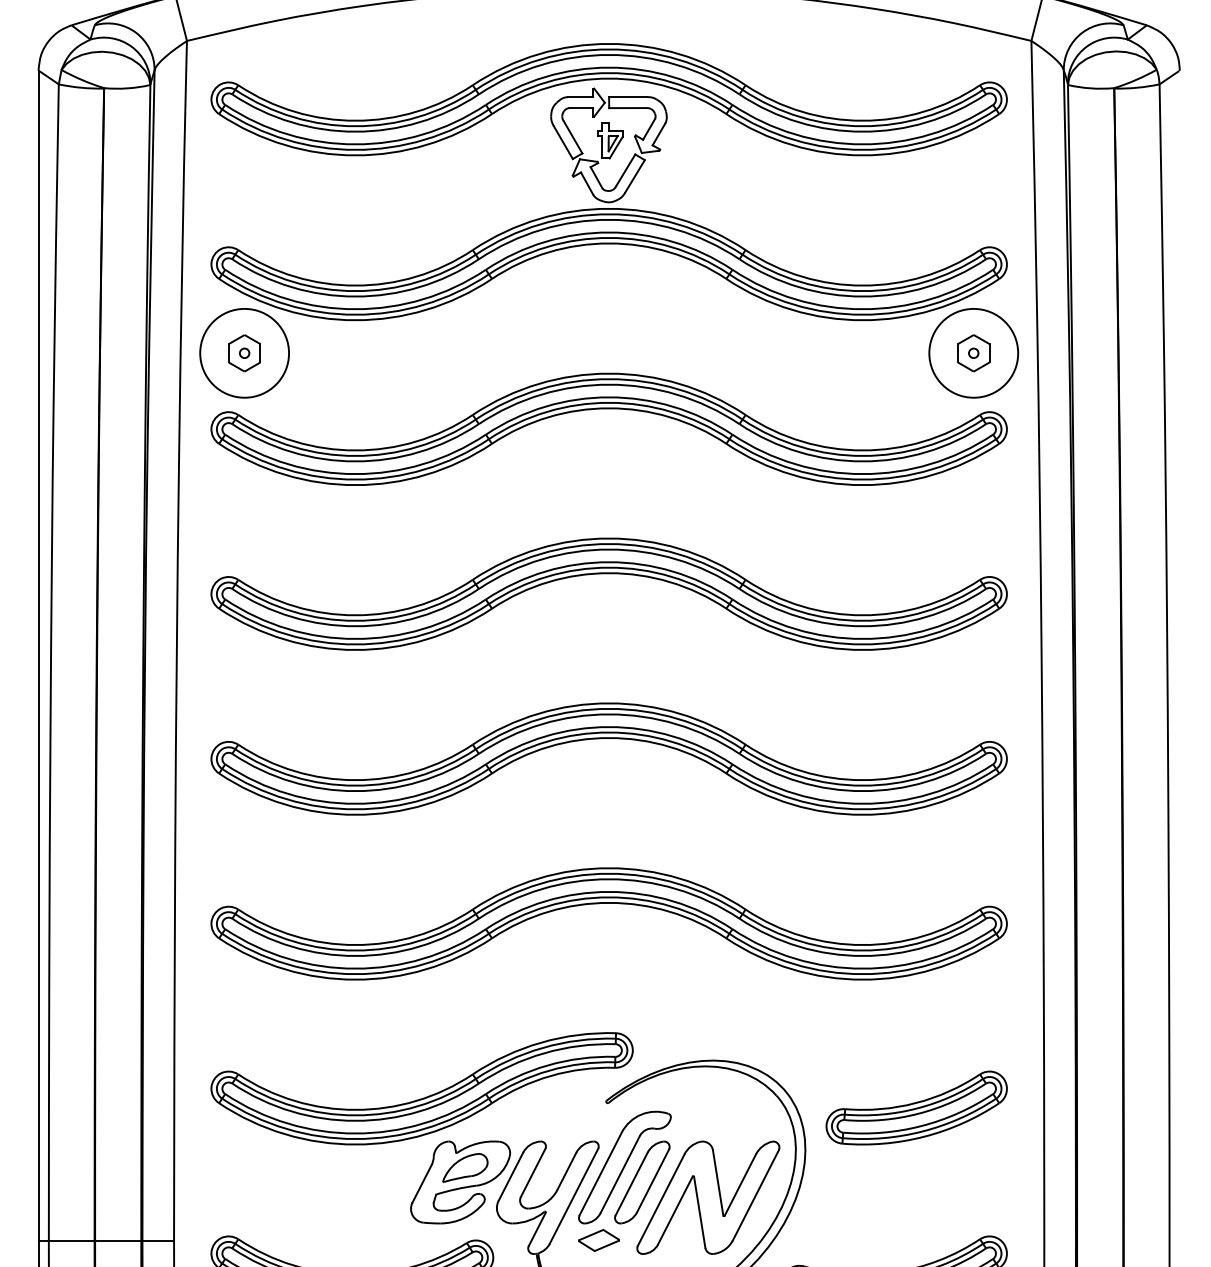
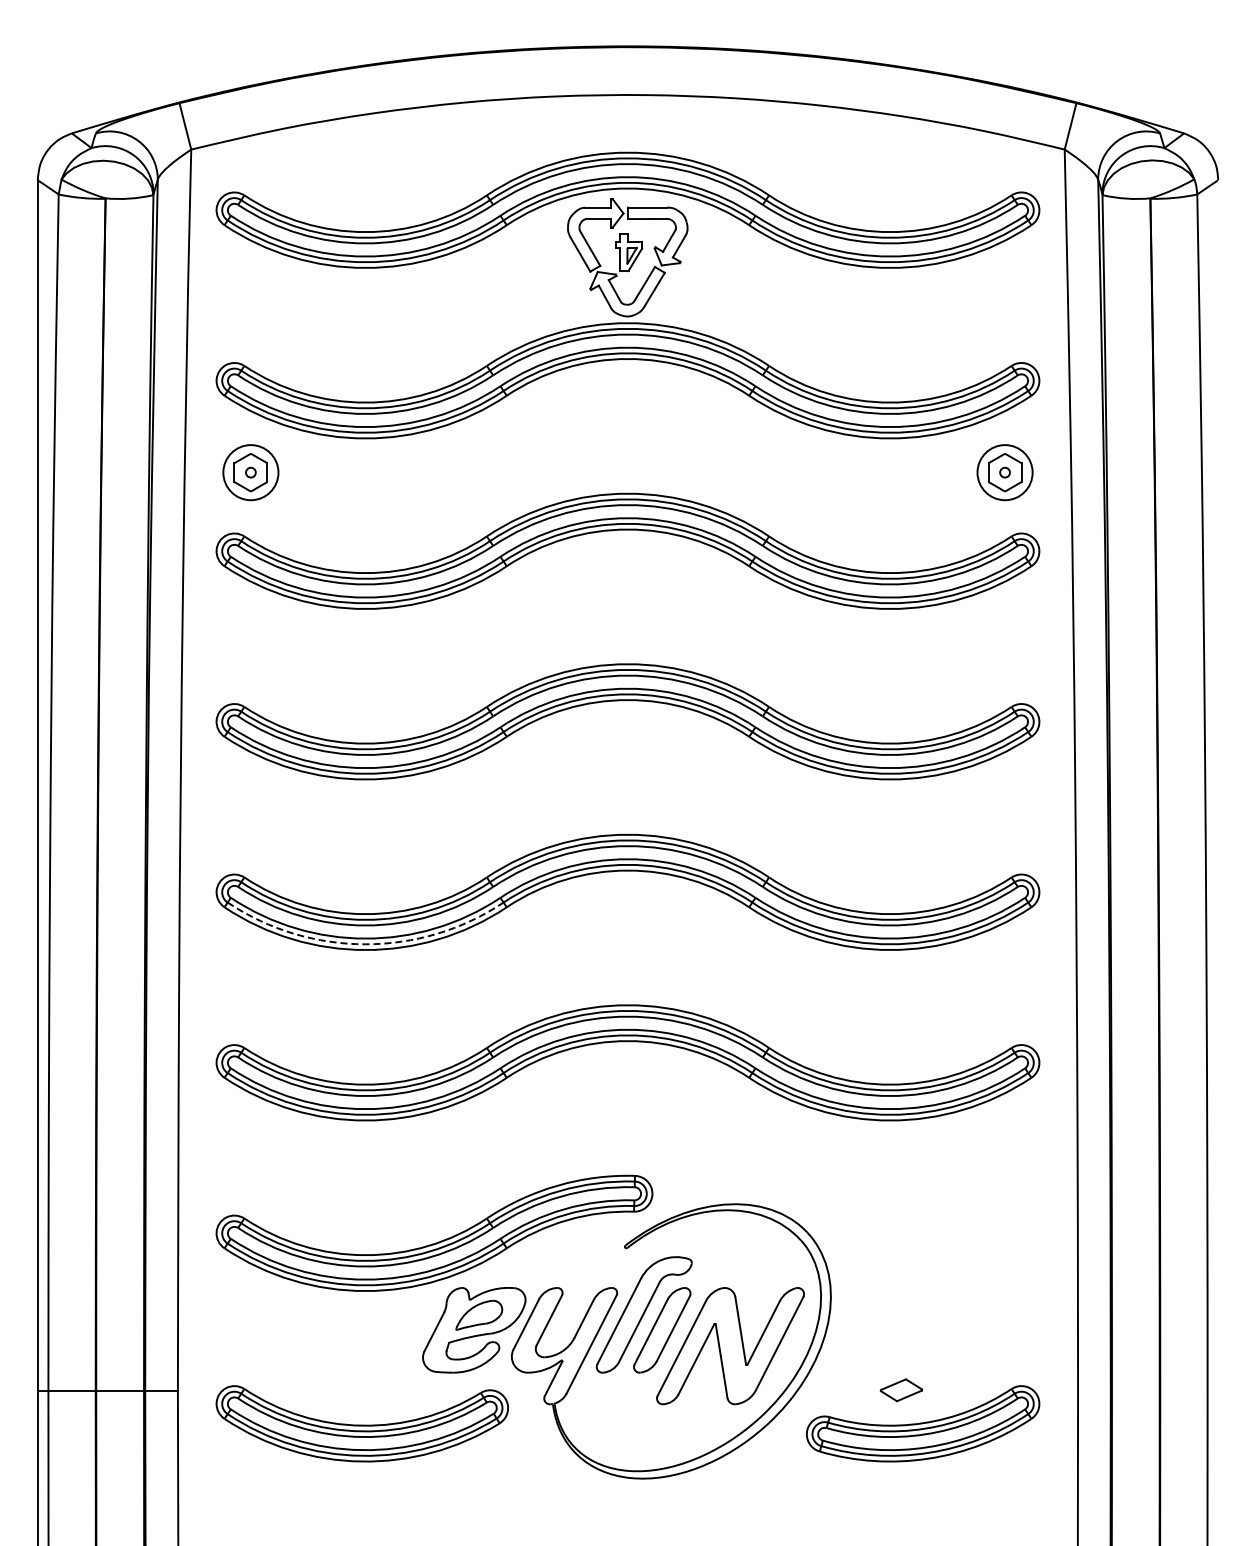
circle: (244, 353) -> (250, 472), size x0.6
circle: (974, 353) -> (1005, 472), size x0.6
arc: (355, 809) -> (365, 944), solid -> dashed
part: (916, 1107) -> (945, 1252), removed
part: (599, 1240) -> (901, 1390), moved

